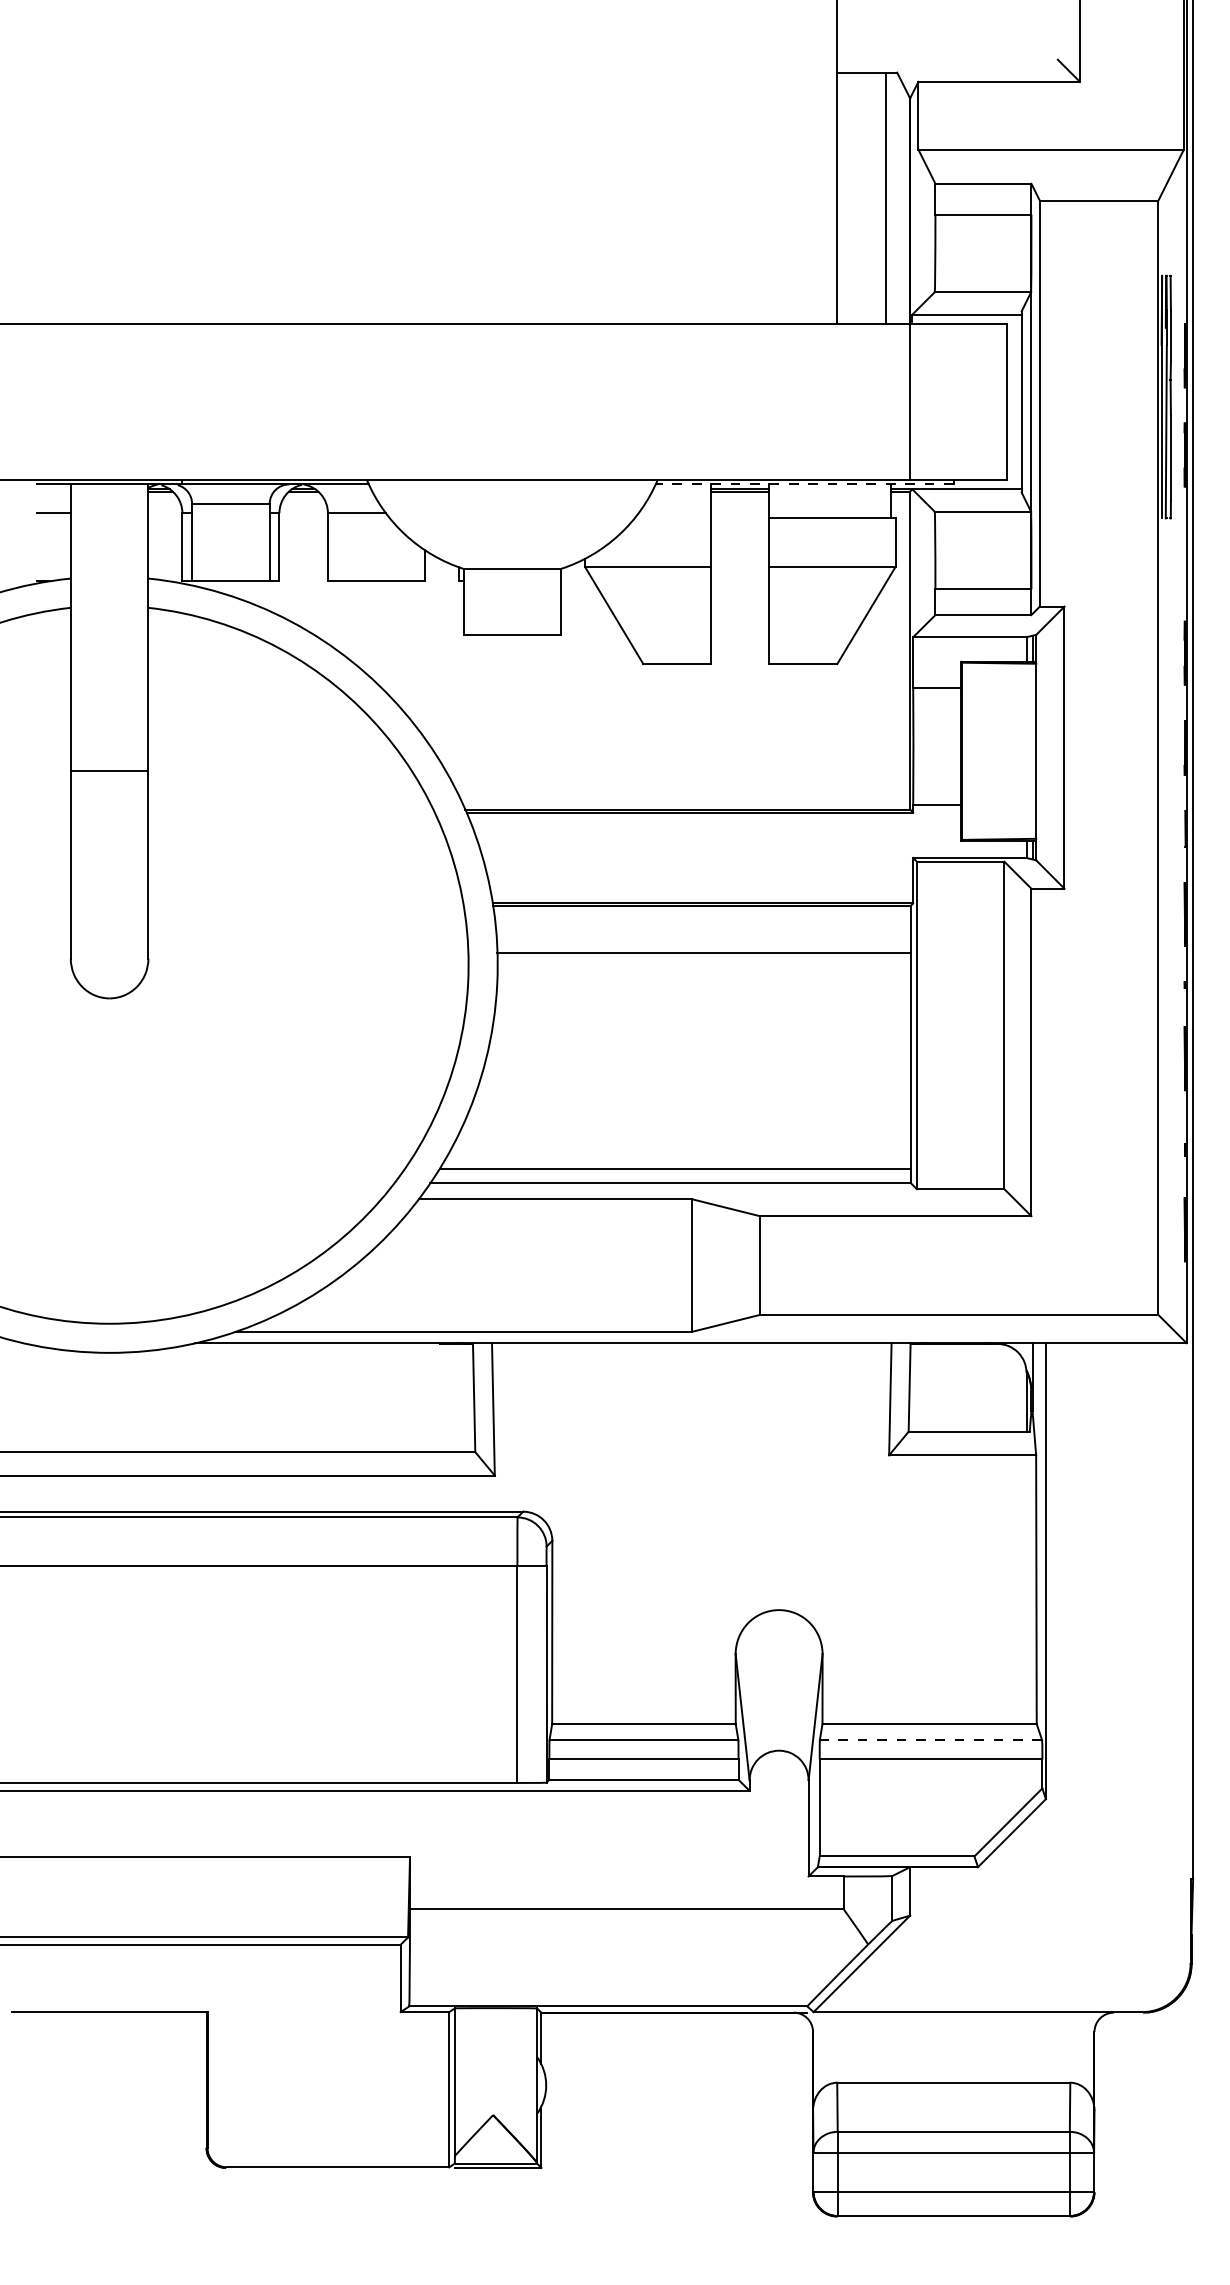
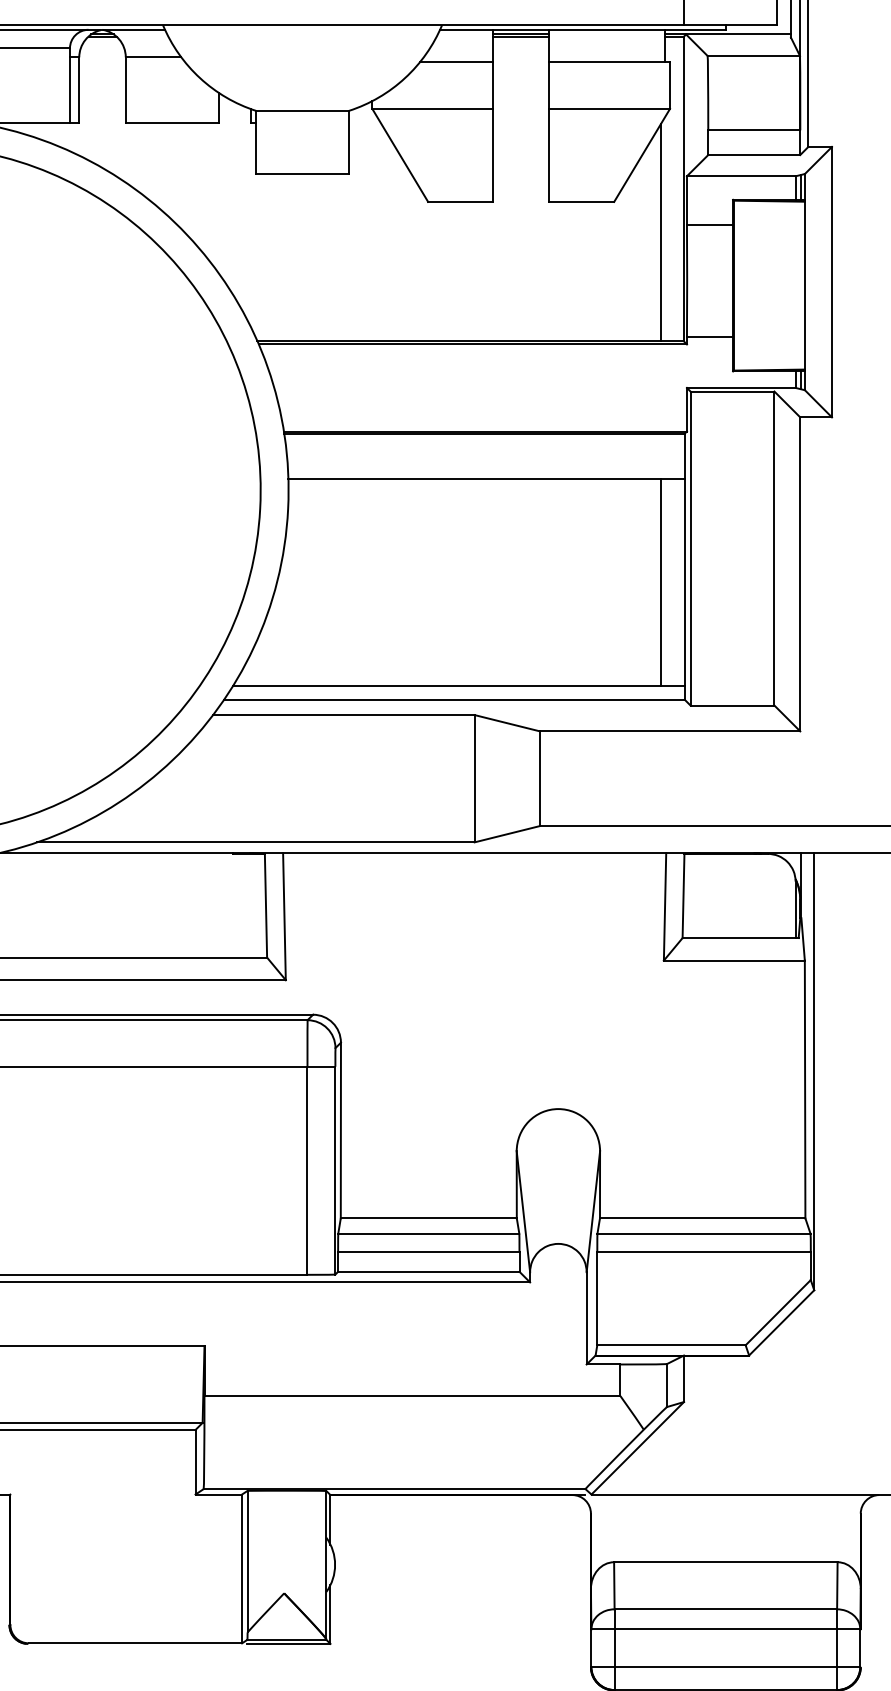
line: (804, 484) -> (582, 29), dashed -> solid
line: (672, 518) -> (456, 62), added
line: (885, 695) -> (660, 232), added
line: (885, 1060) -> (660, 582), added
line: (930, 1740) -> (703, 1234), dashed -> solid

